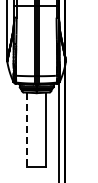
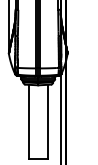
line: (26, 130) -> (28, 122), dashed -> solid

